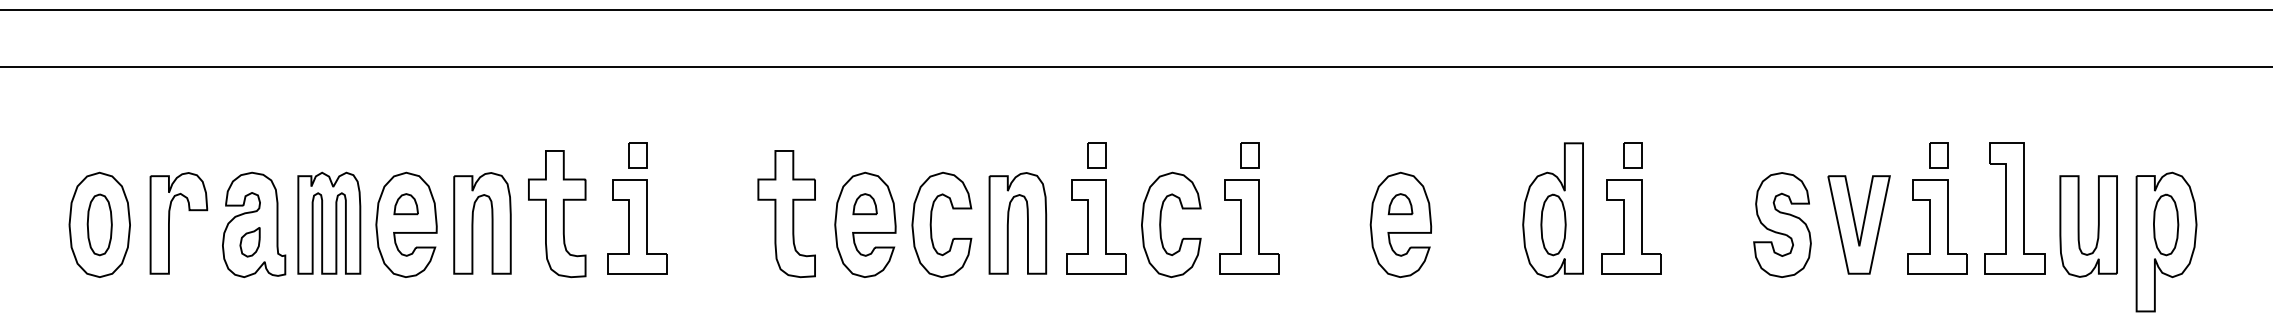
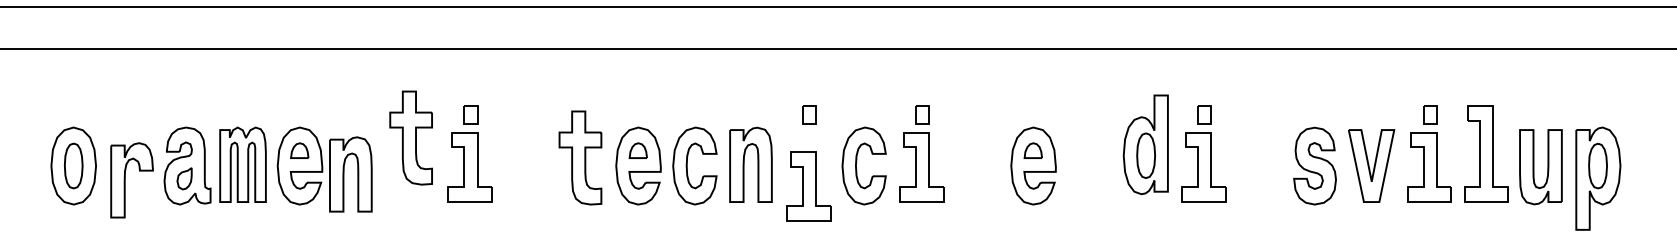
part: (1552, 209) -> (1145, 144), moved
part: (557, 214) -> (411, 138), moved
part: (169, 223) -> (125, 180), moved
part: (473, 223) -> (344, 174), moved
part: (1096, 226) -> (808, 186), moved

